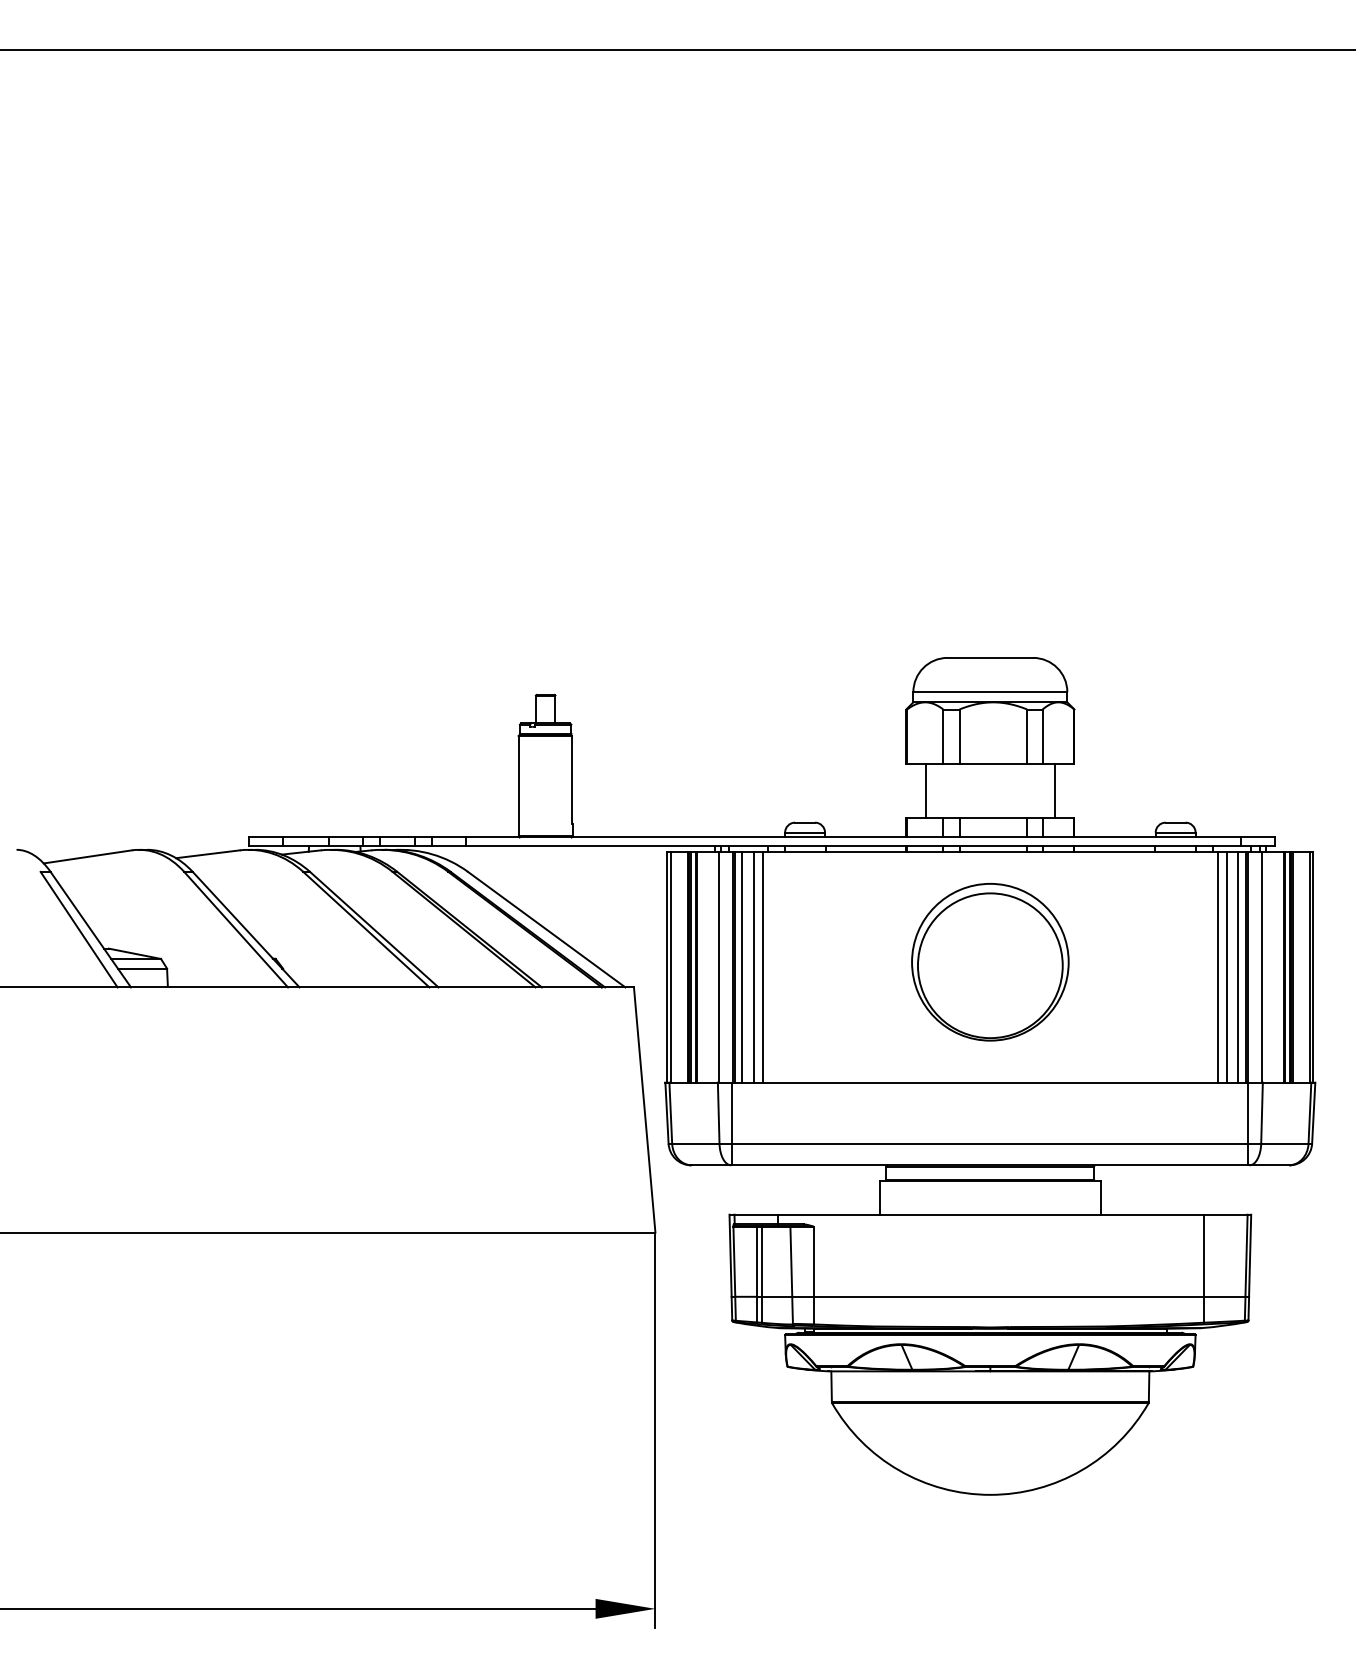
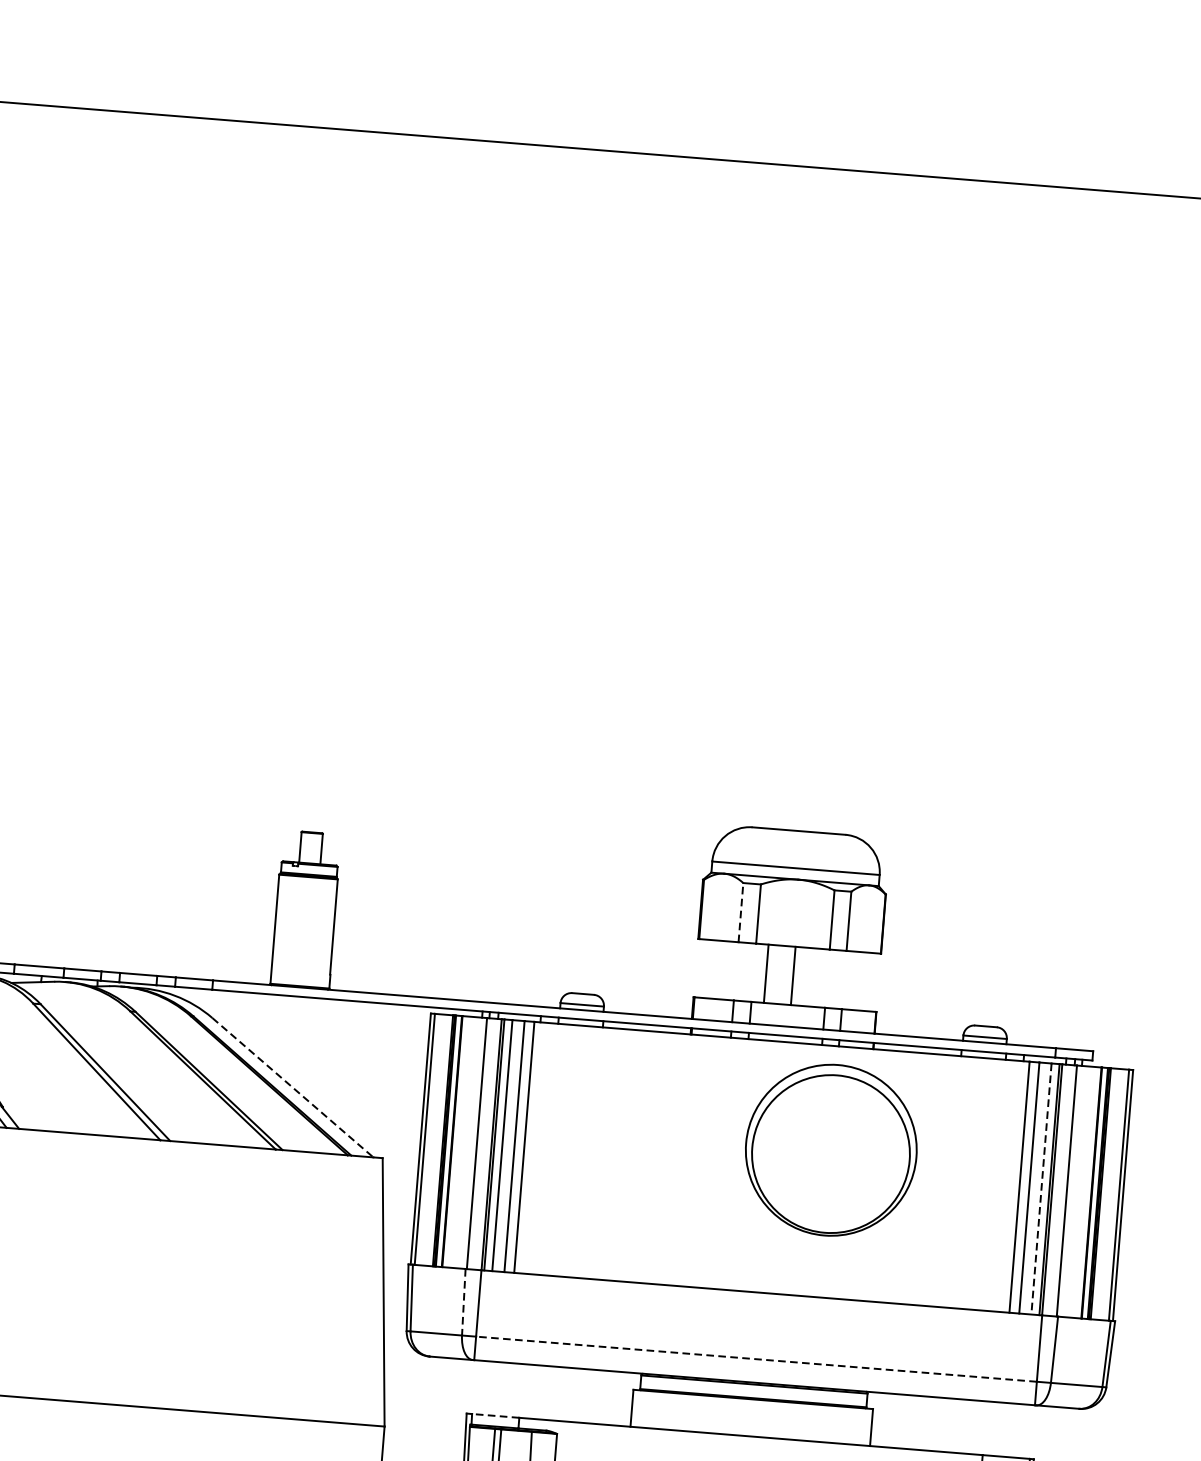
line: (943, 736) -> (741, 912), solid -> dashed
line: (925, 790) -> (765, 973), moved
line: (1054, 790) -> (792, 975), moved
line: (546, 929) -> (292, 1087), solid -> dashed
part: (990, 962) -> (831, 1150), moved
line: (1238, 967) -> (1041, 1189), solid -> dashed
line: (718, 1113) -> (463, 1302), solid -> dashed
line: (990, 1143) -> (756, 1359), solid -> dashed
line: (756, 1214) -> (496, 1415), solid -> dashed

